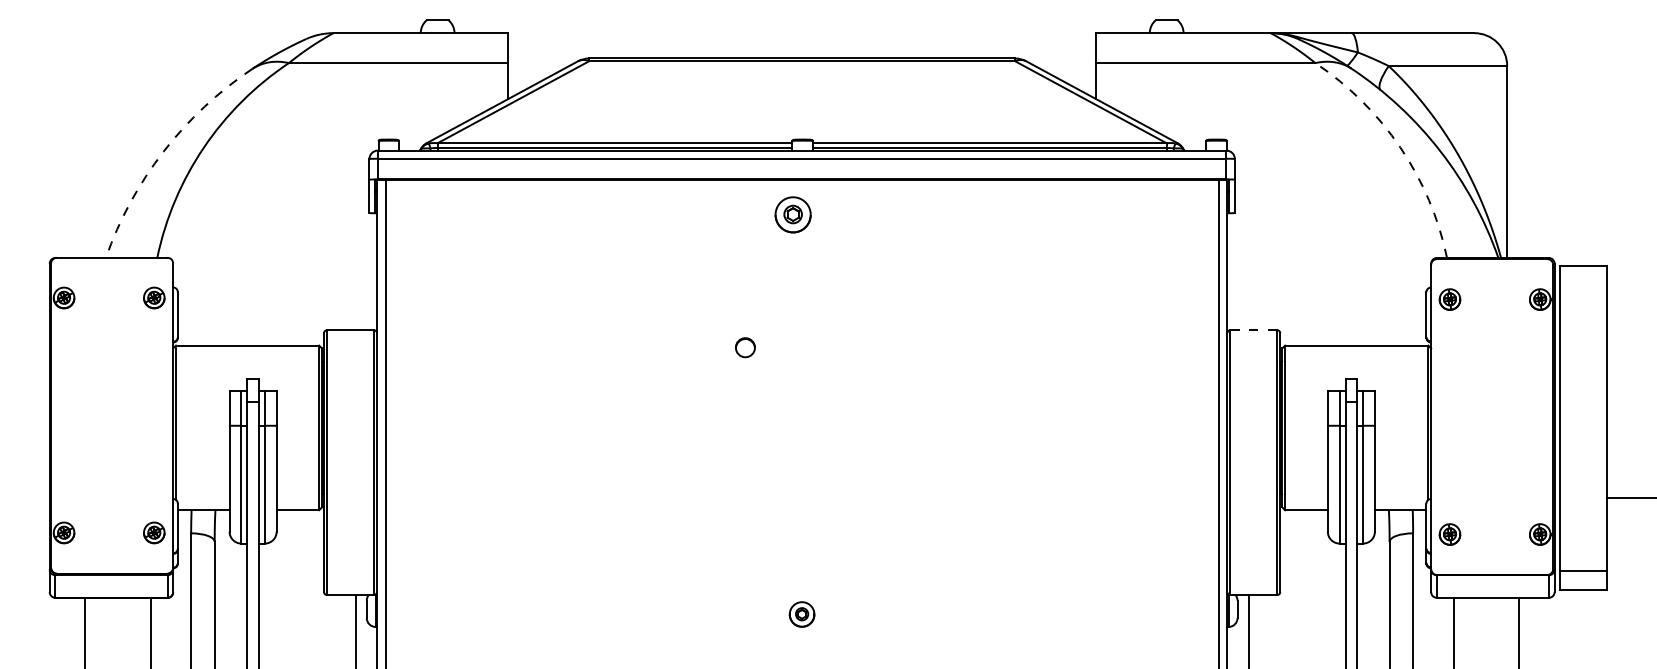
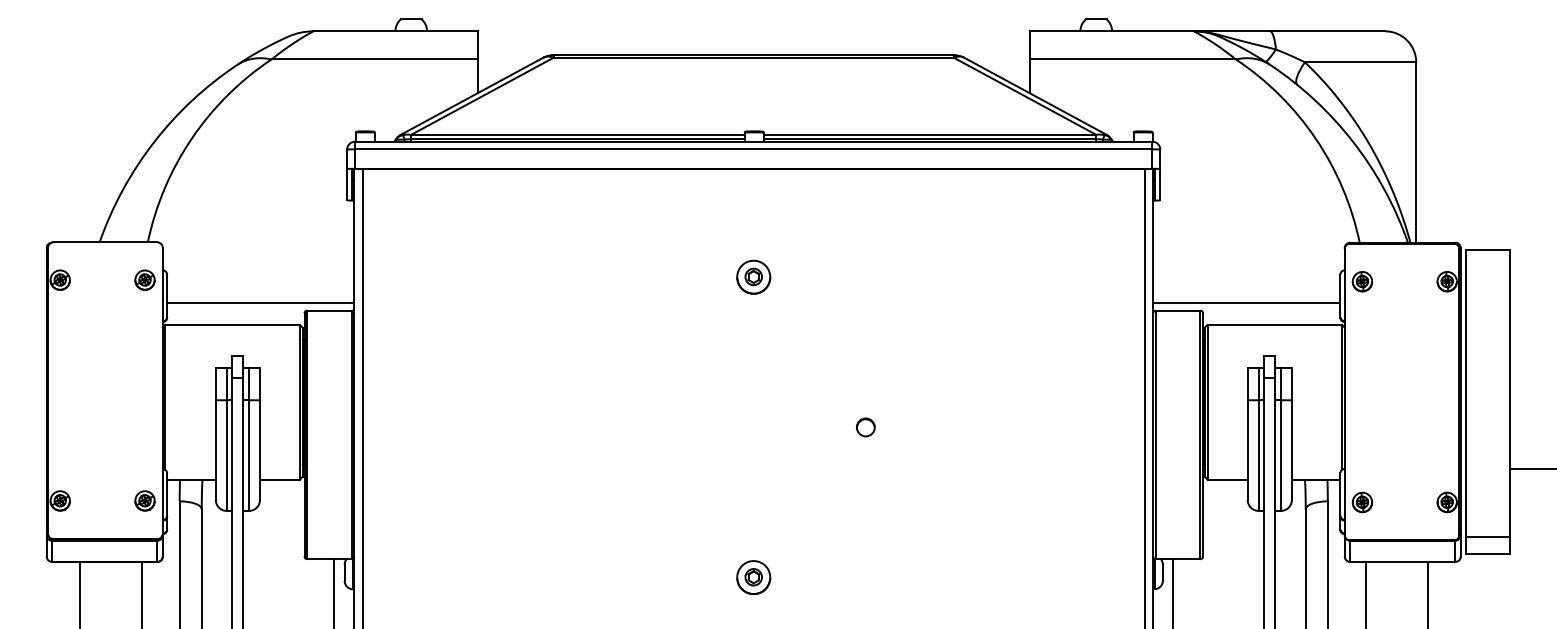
arc: (1400, 147) -> (1315, 138), dashed -> solid
arc: (163, 151) -> (153, 142), dashed -> solid
part: (792, 214) -> (753, 276), moved
line: (276, 322) -> (259, 303), added
line: (1326, 322) -> (1246, 303), added
line: (1253, 330) -> (1177, 310), dashed -> solid
part: (745, 347) -> (865, 427), moved
part: (801, 614) -> (753, 577), size x1.43

